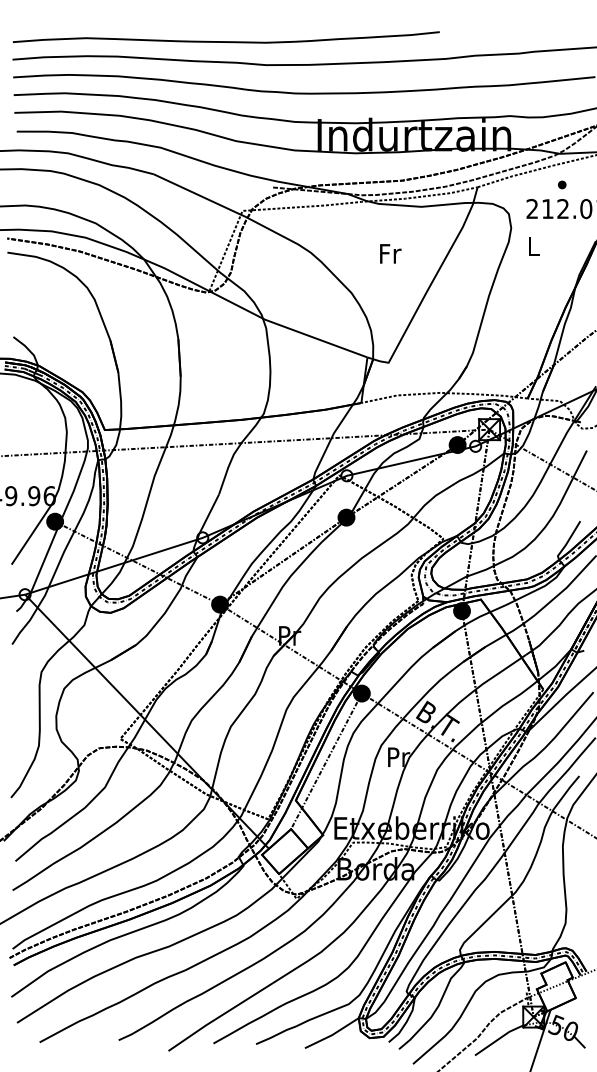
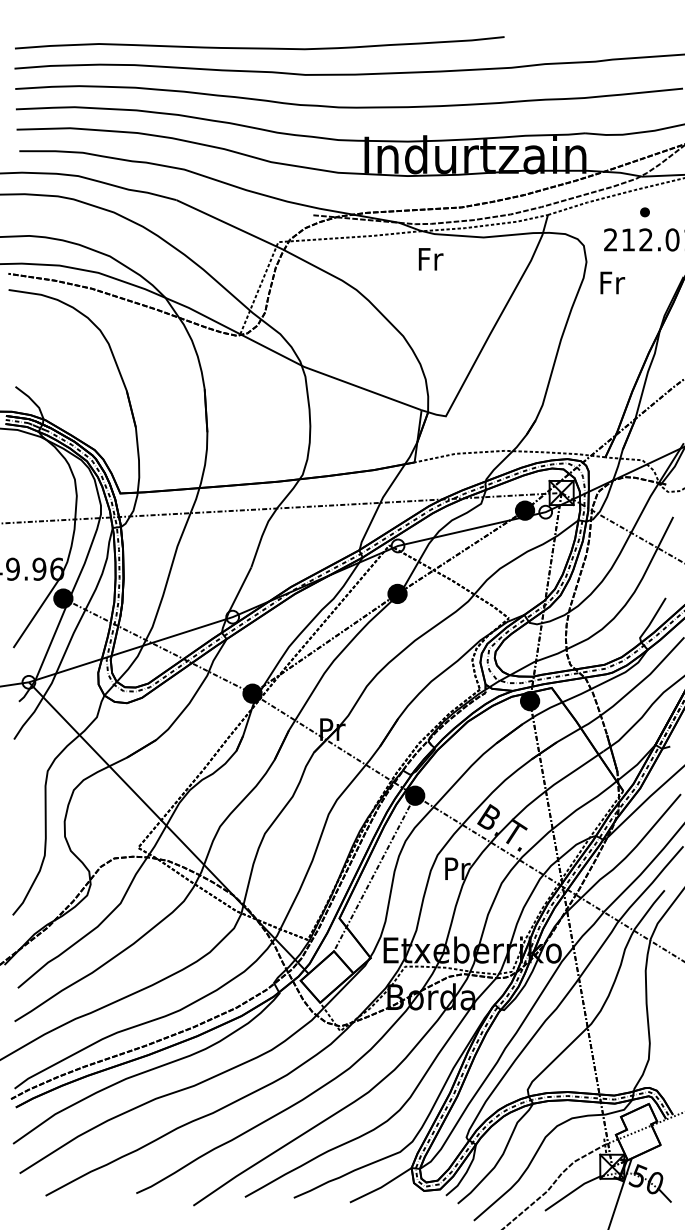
text: (533, 246) -> (612, 282), L -> Fr
text: (390, 253) -> (430, 258), moved

